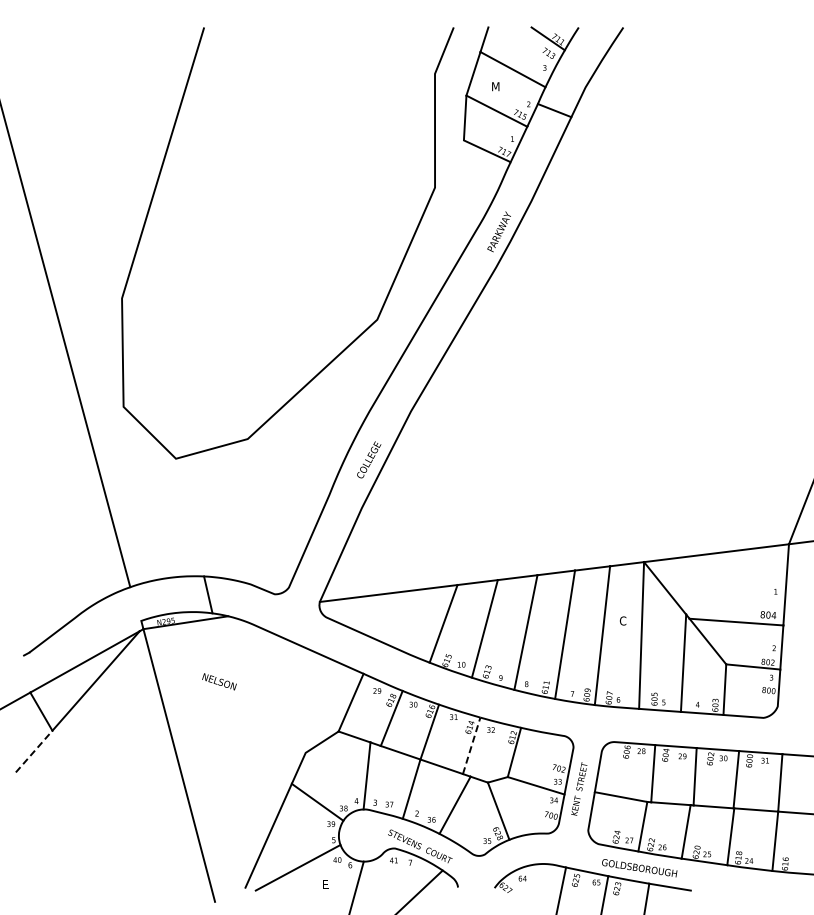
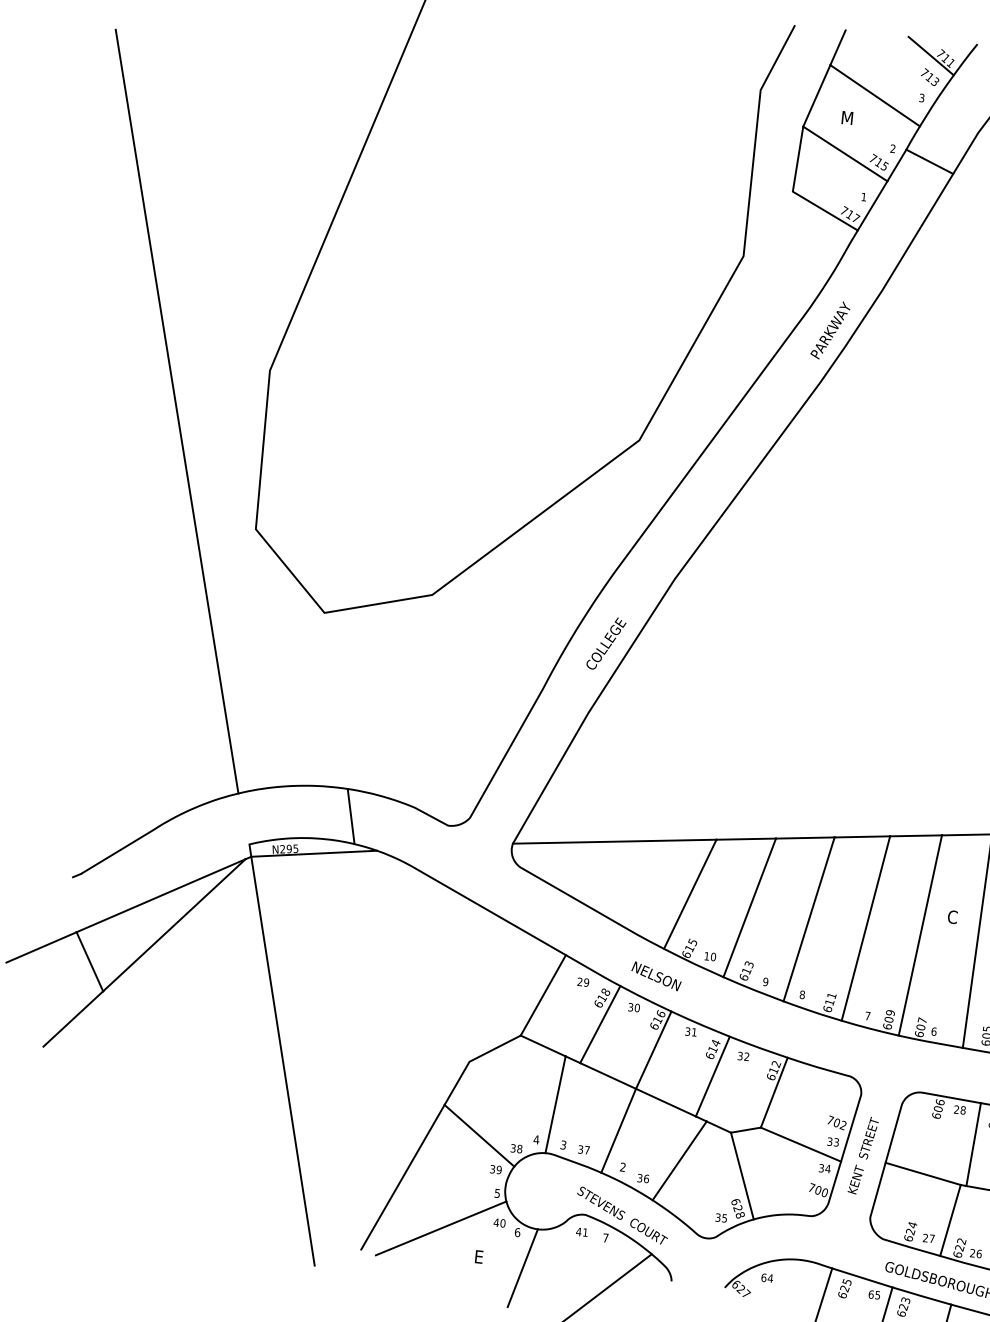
text: (219, 681) -> (656, 975), moved
line: (471, 745) -> (712, 1076), dashed -> solid
line: (34, 751) -> (73, 1018), dashed -> solid

